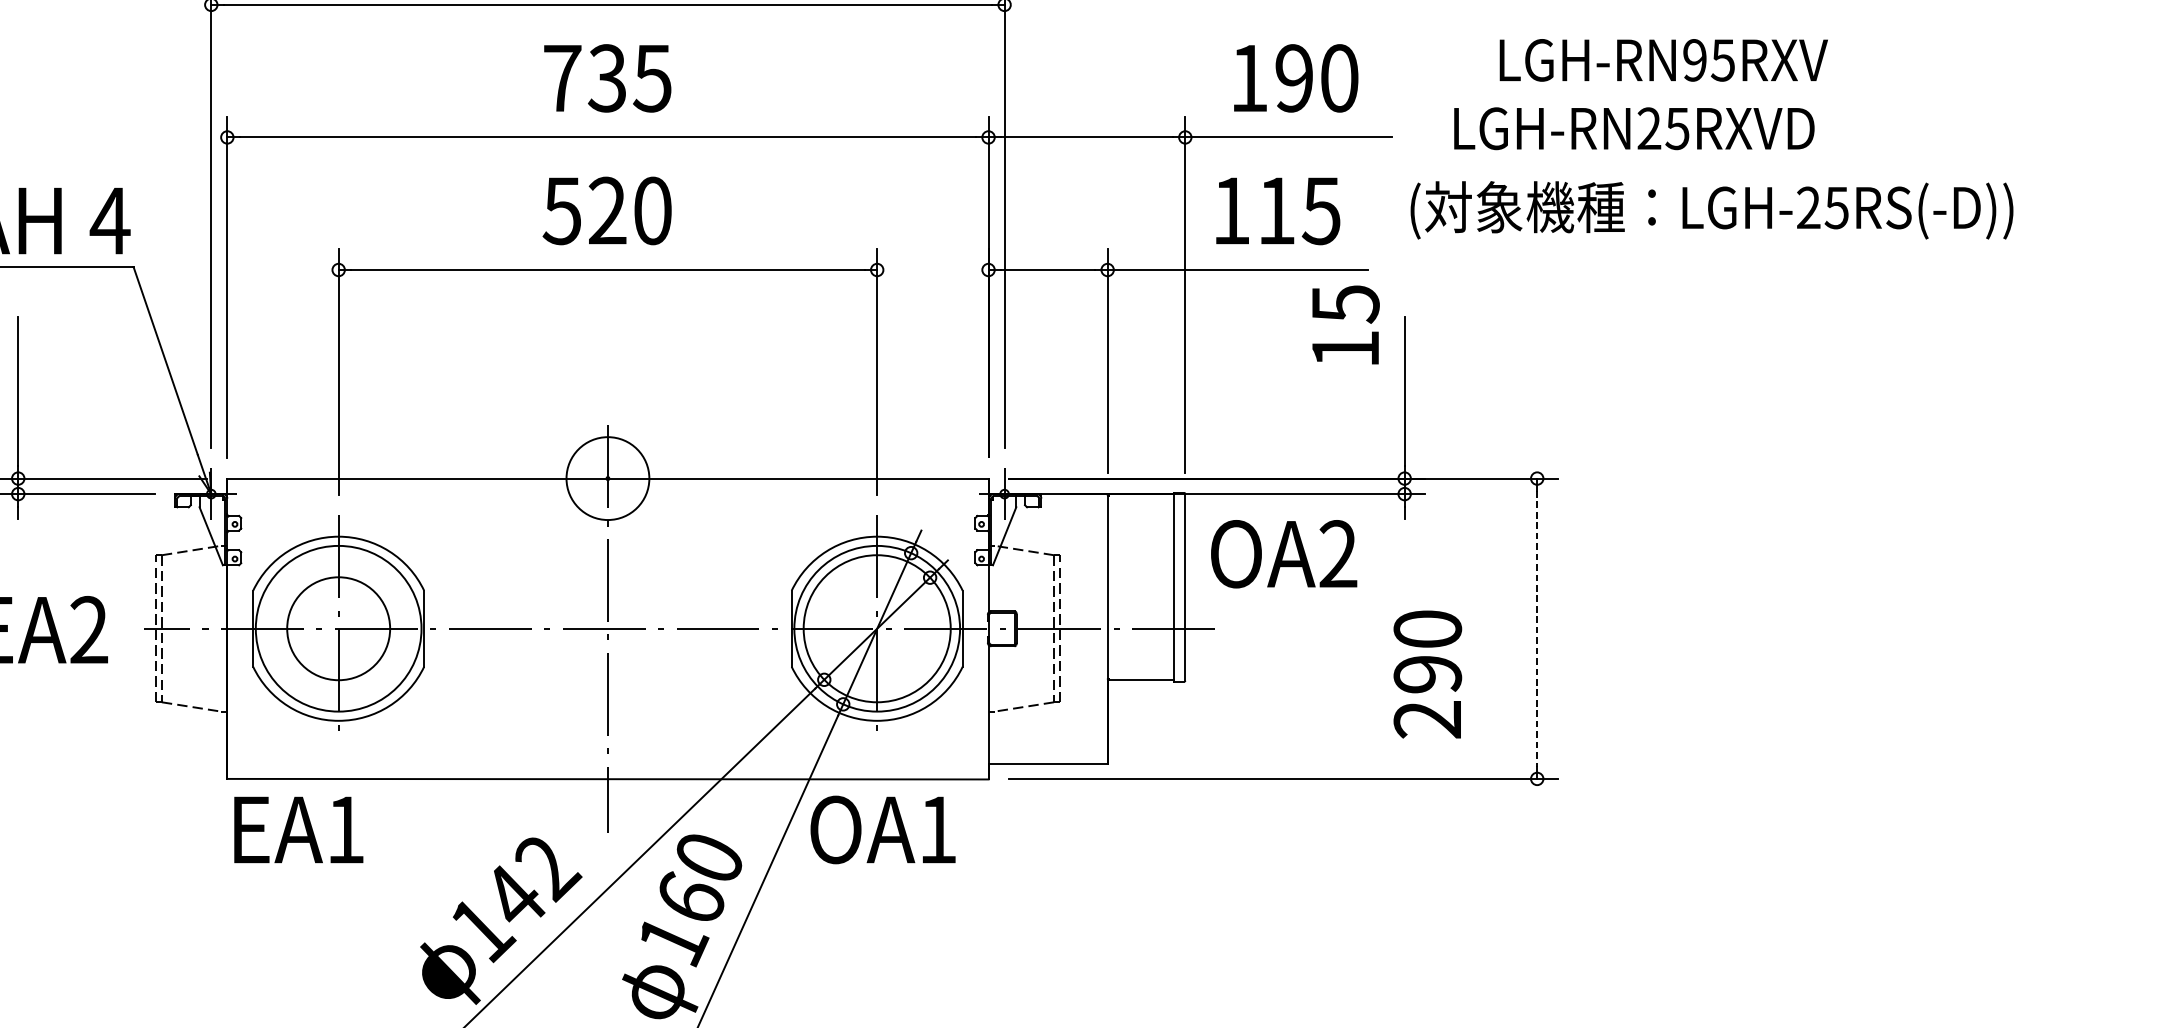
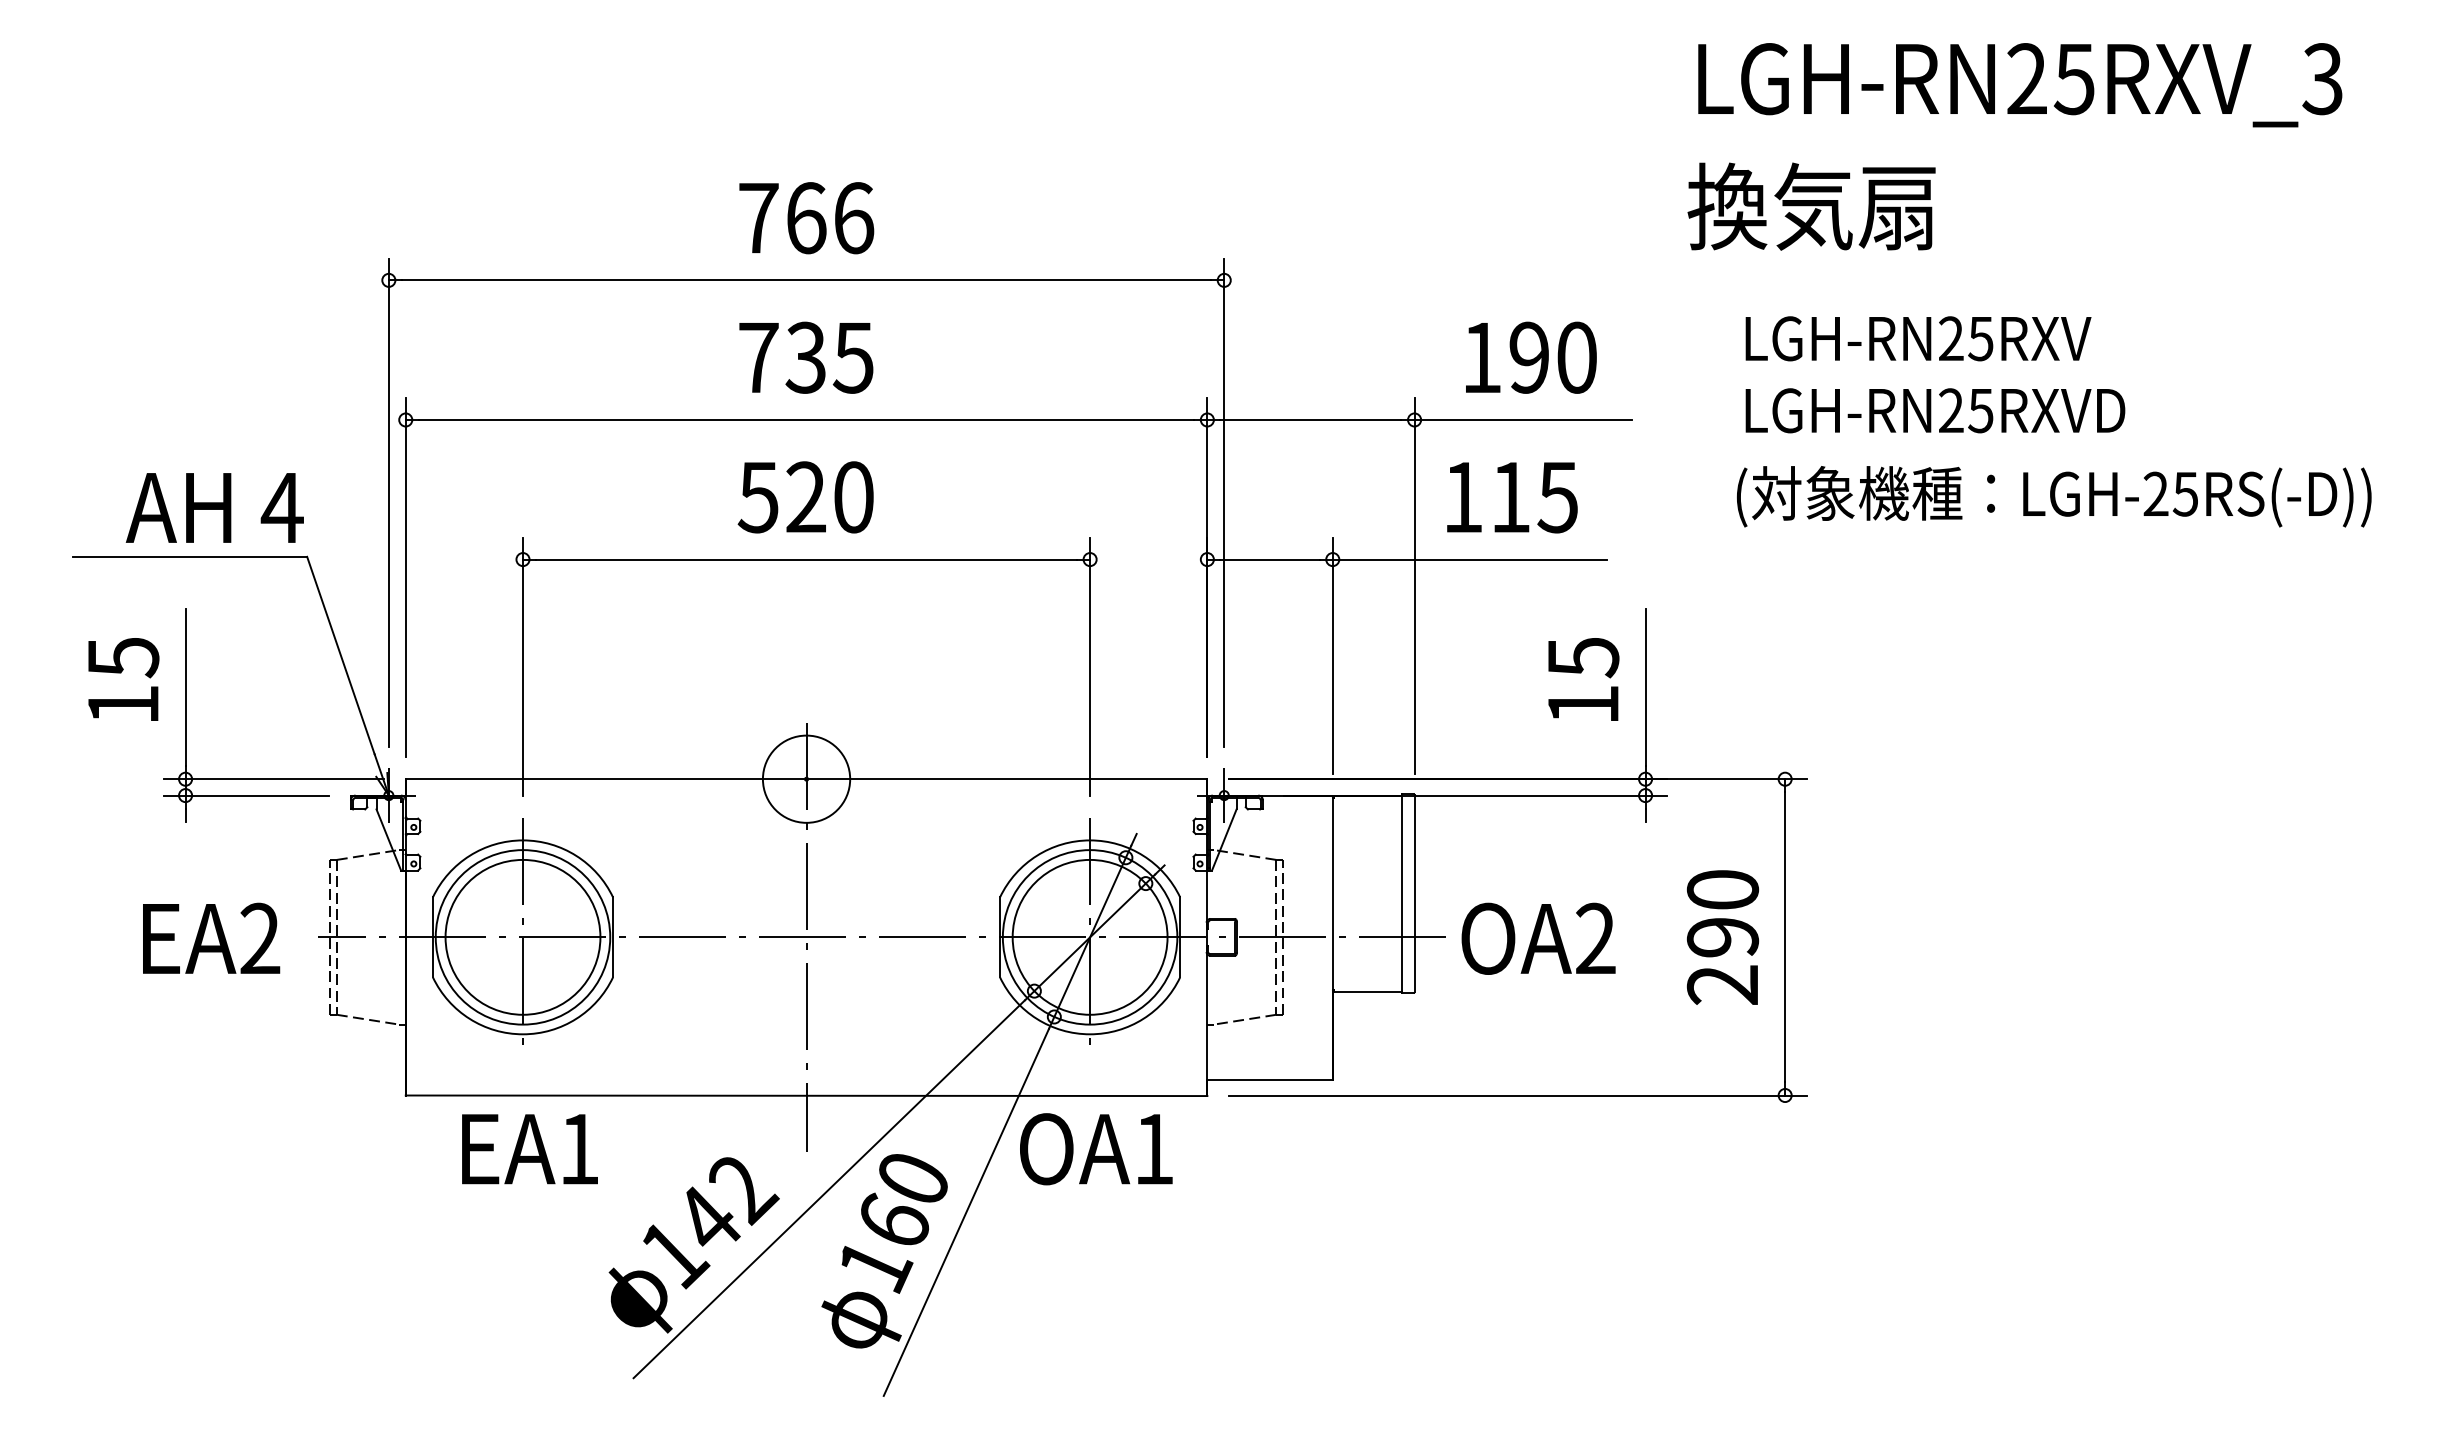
text: (1695, 60) -> (1951, 338), LGH-RN95RXV -> LGH-RN25RXV
text: (1634, 128) -> (1935, 410), moved
text: (1712, 210) -> (2054, 496), moved
text: (1345, 325) -> (1583, 679), moved
text: (1284, 553) -> (1538, 938), moved
circle: (338, 627) -> (522, 936), size x1.43
line: (1537, 628) -> (1785, 937), dashed -> solid
text: (1428, 674) -> (1723, 937), moved
text: (298, 830) -> (529, 1149), moved

